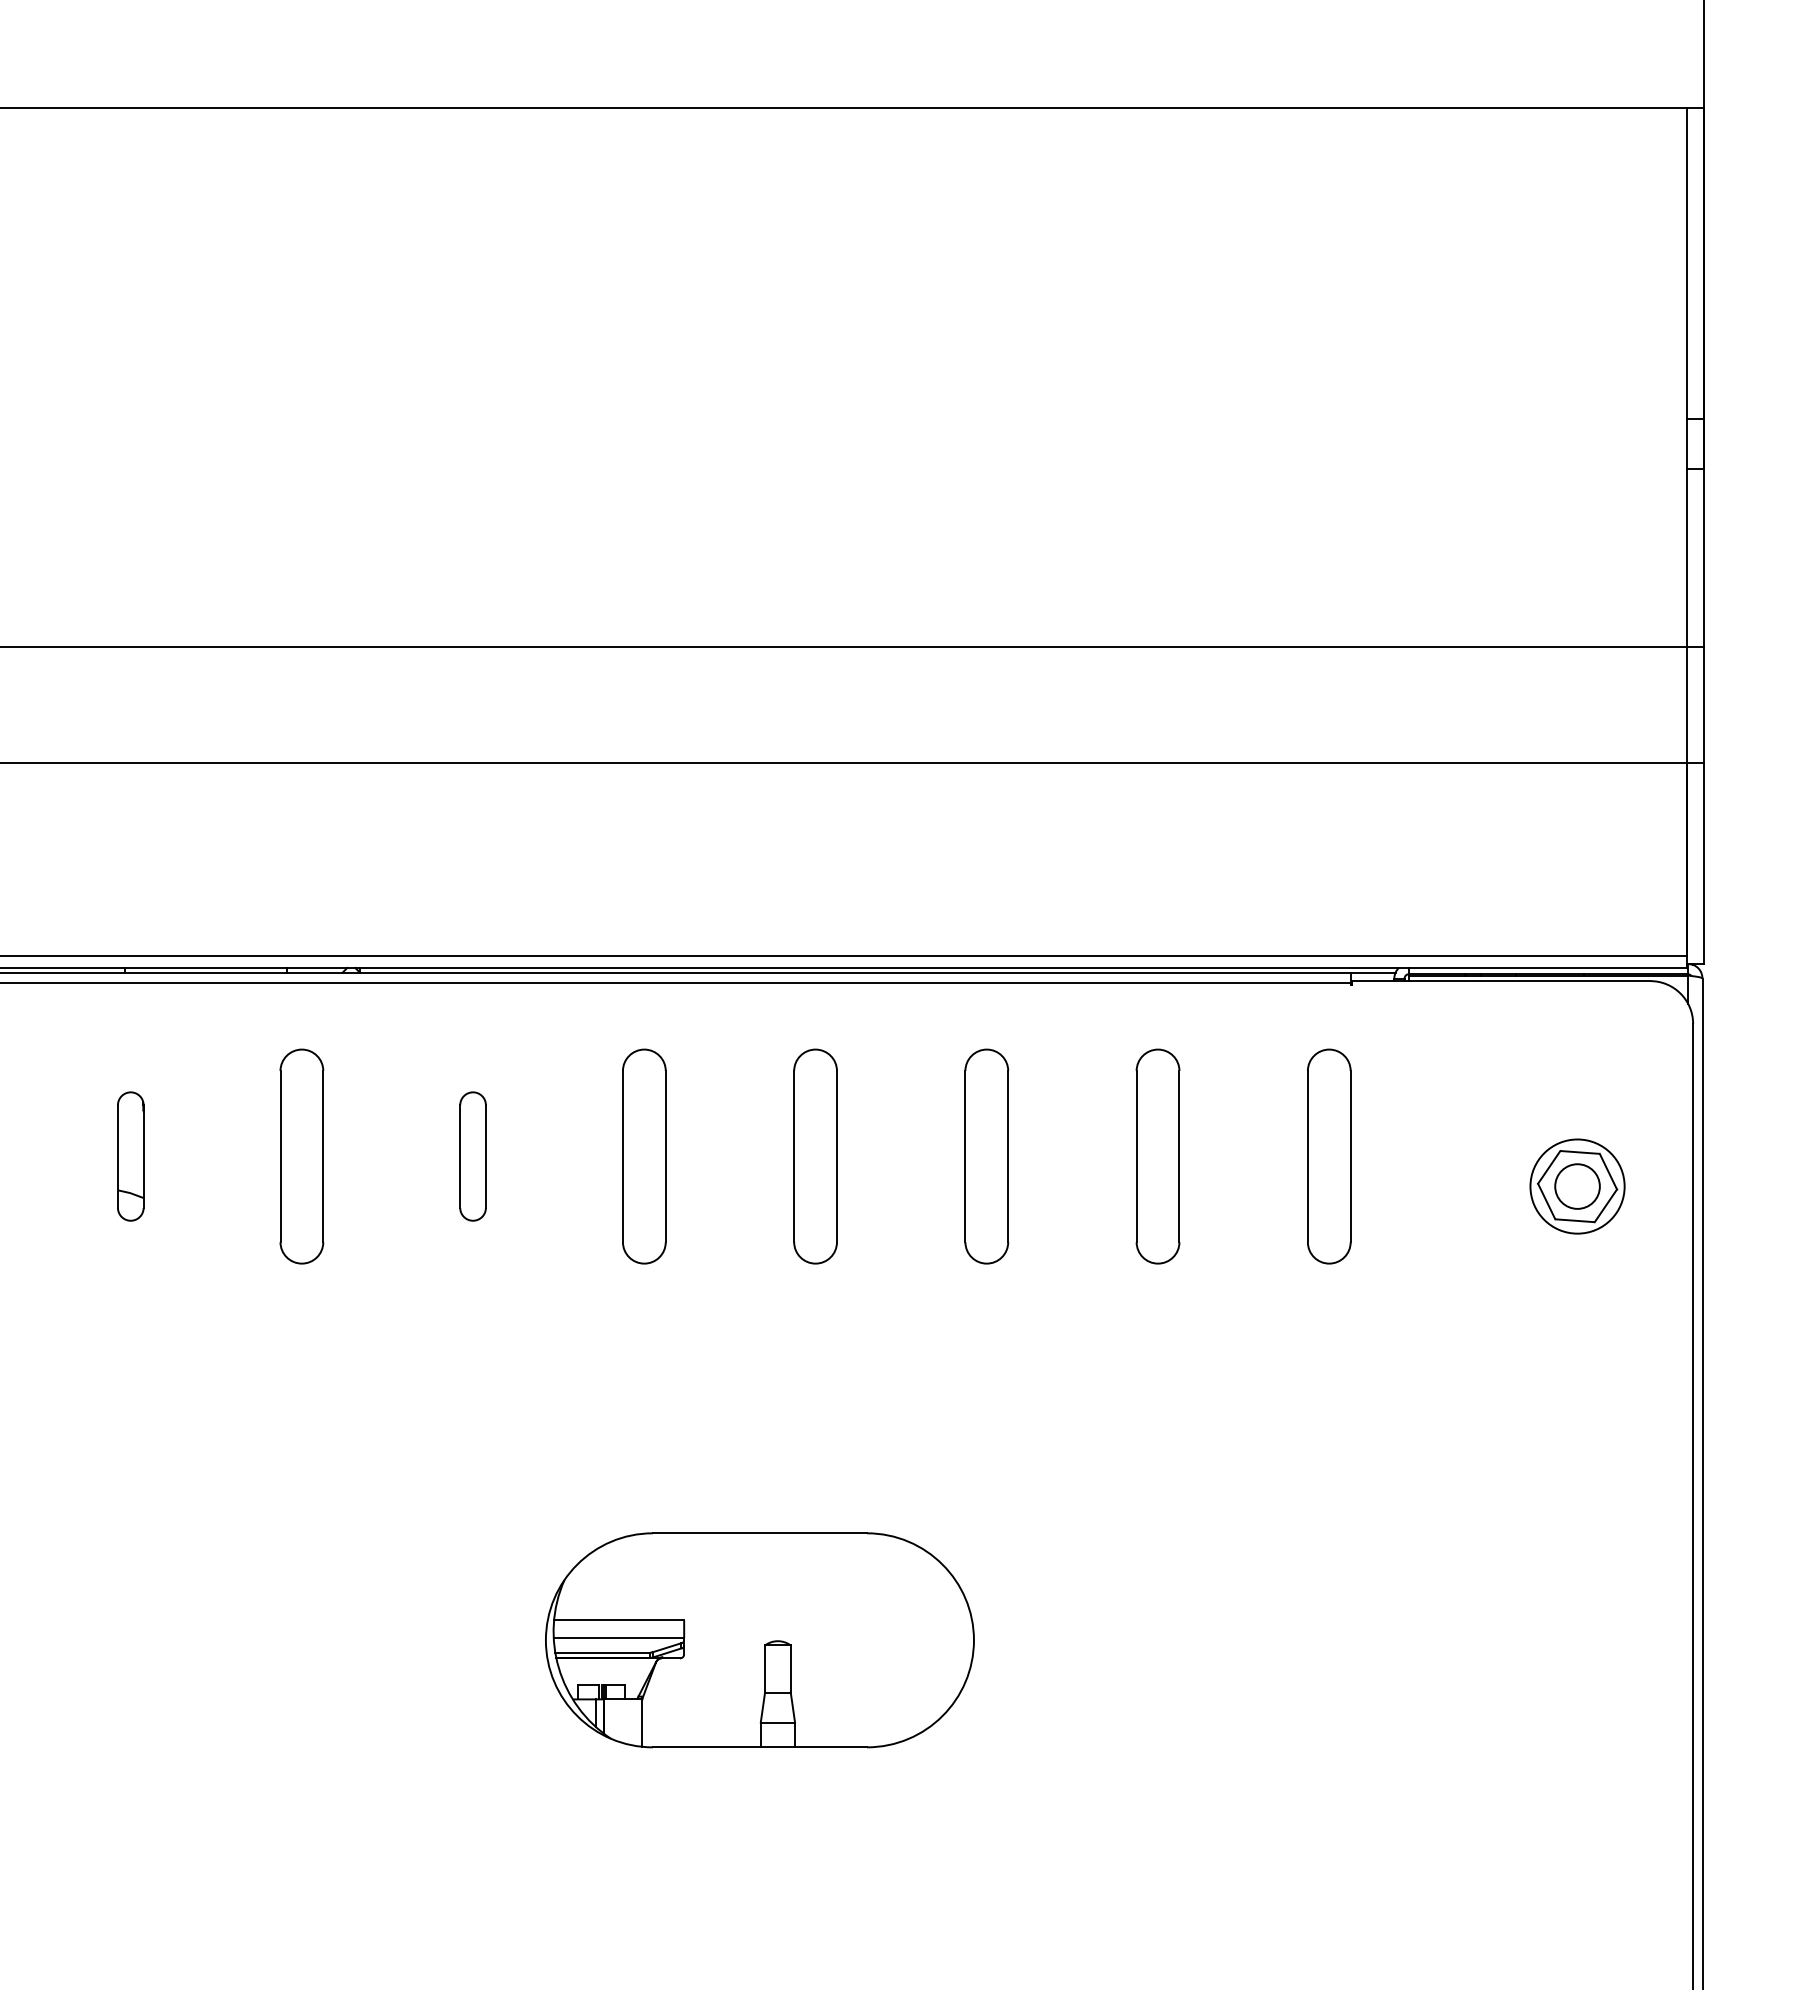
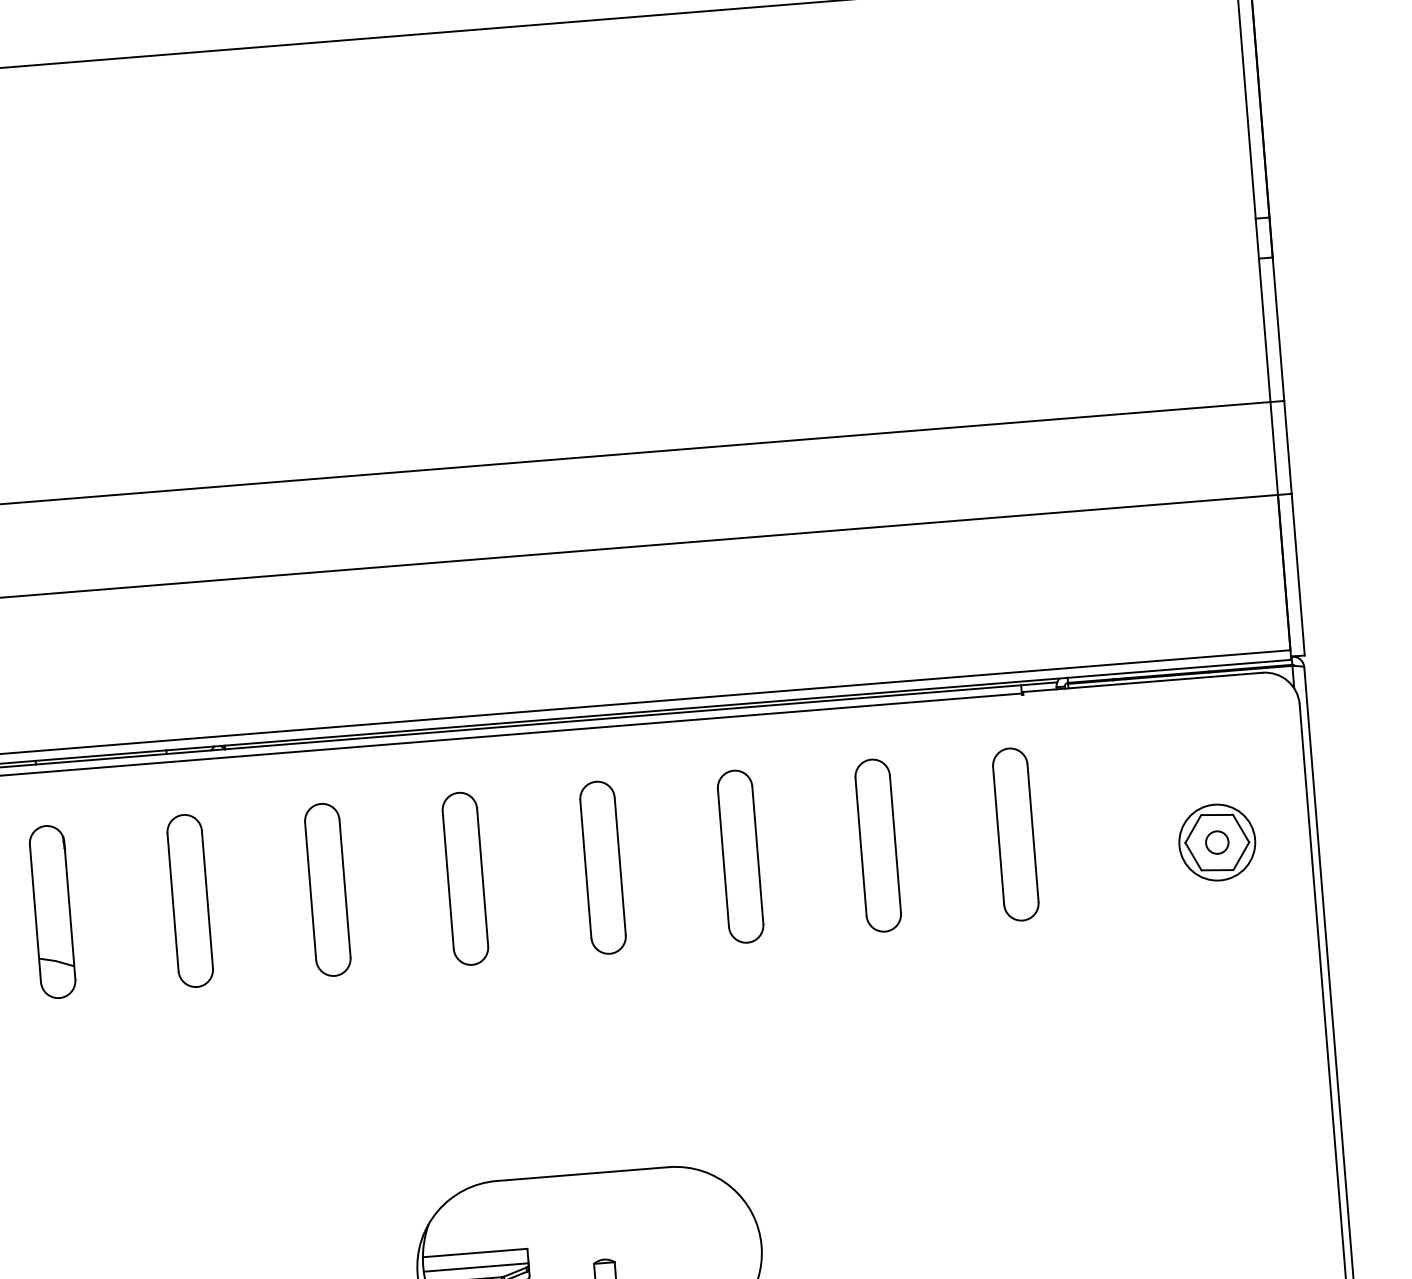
part: (130, 1156) -> (52, 911), size x1.67
part: (472, 1156) -> (327, 889), size x1.67
circle: (1577, 1186) -> (1217, 842), size x0.62

